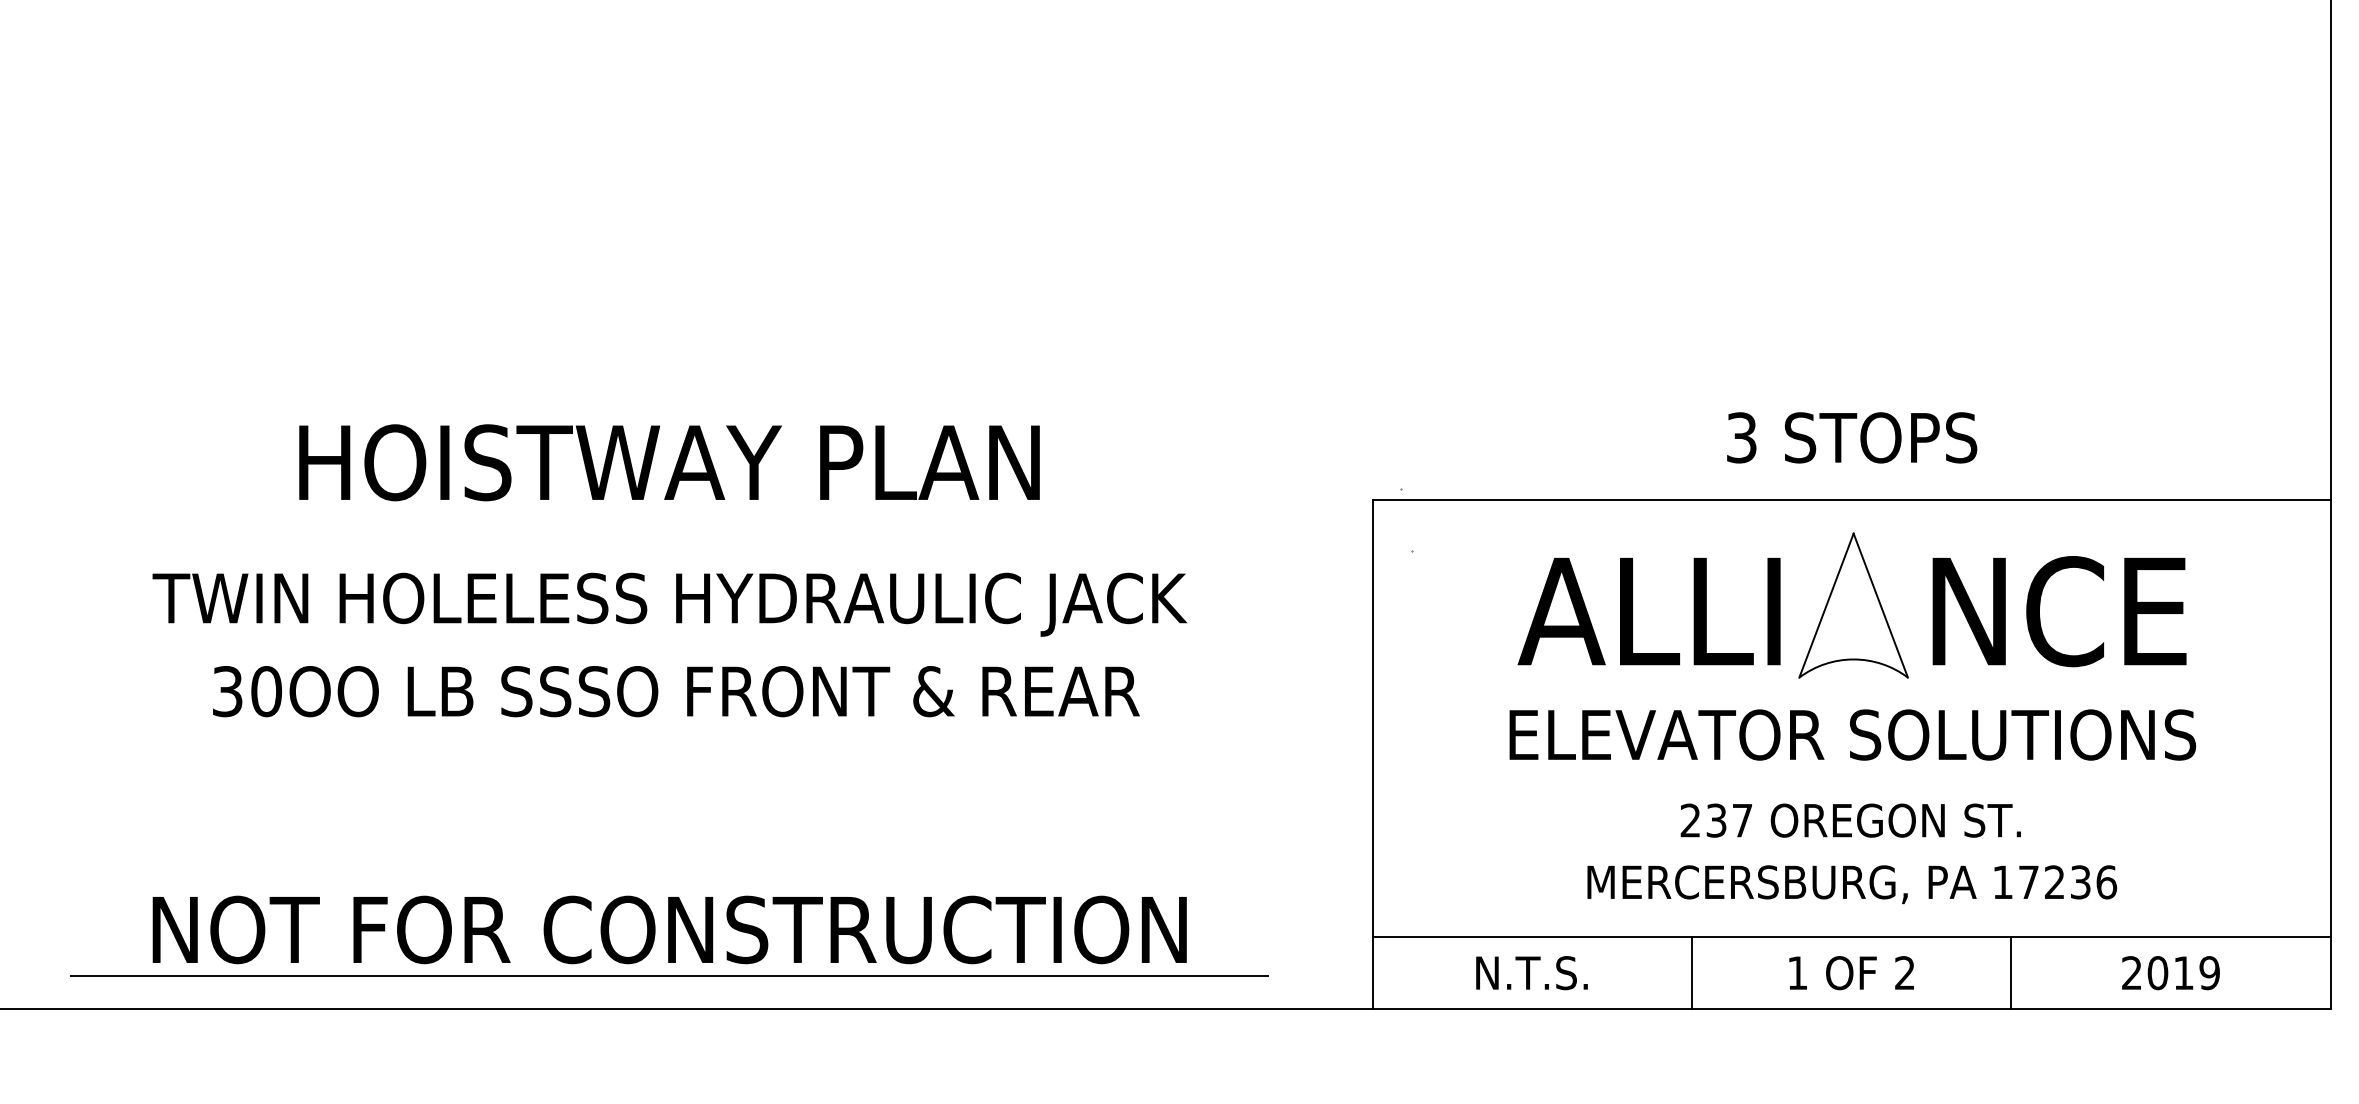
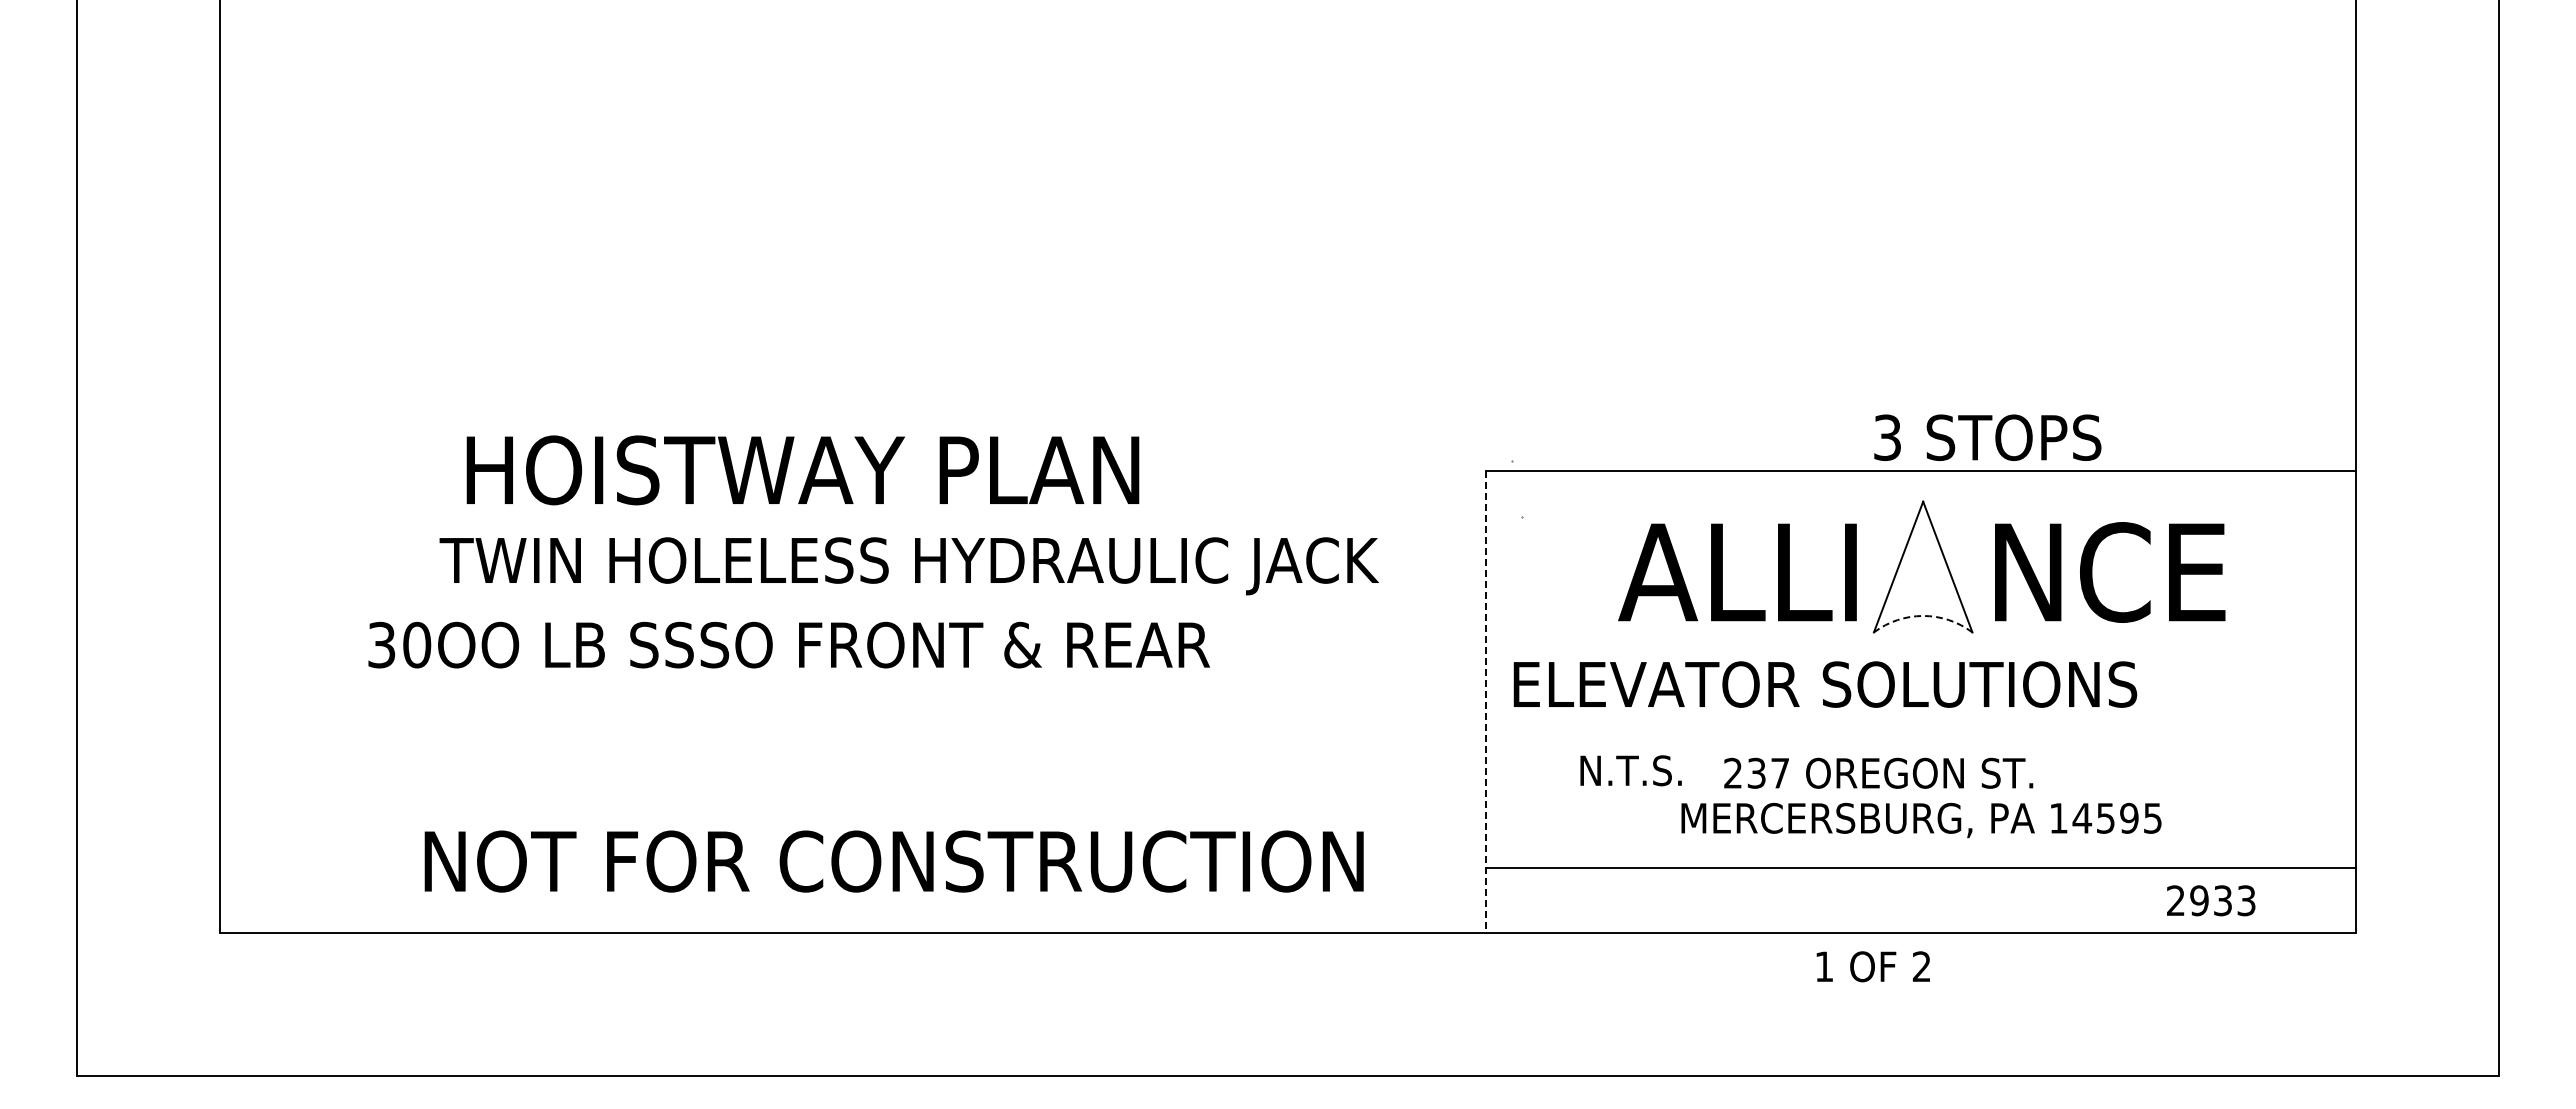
text: (1851, 437) -> (1987, 437), moved
text: (668, 462) -> (802, 470), moved
text: (668, 604) -> (908, 566), moved
arc: (1853, 658) -> (1923, 615), solid -> dashed
text: (675, 690) -> (788, 644), moved
text: (1852, 734) -> (1825, 684), moved
line: (1372, 754) -> (1486, 702), solid -> dashed
text: (1850, 819) -> (1878, 772), moved
text: (2067, 881) -> (2117, 817), 17236 -> 14595
text: (668, 929) -> (893, 861), moved
text: (1531, 972) -> (1630, 770), moved
line: (1692, 972) -> (1776, 900), removed
text: (1850, 972) -> (1872, 966), moved
line: (2011, 972) -> (2066, 900), removed
text: (2183, 972) -> (2222, 900), 2019 -> 2933
line: (668, 976) -> (847, 903), removed

